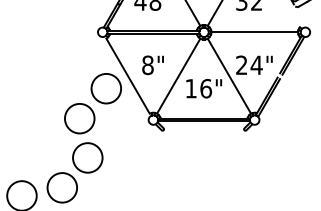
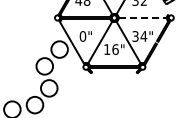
line: (255, 31) -> (143, 17), solid -> dashed
text: (147, 65) -> (82, 36), 8" -> 0"
text: (241, 65) -> (135, 36), 24" -> 34"

